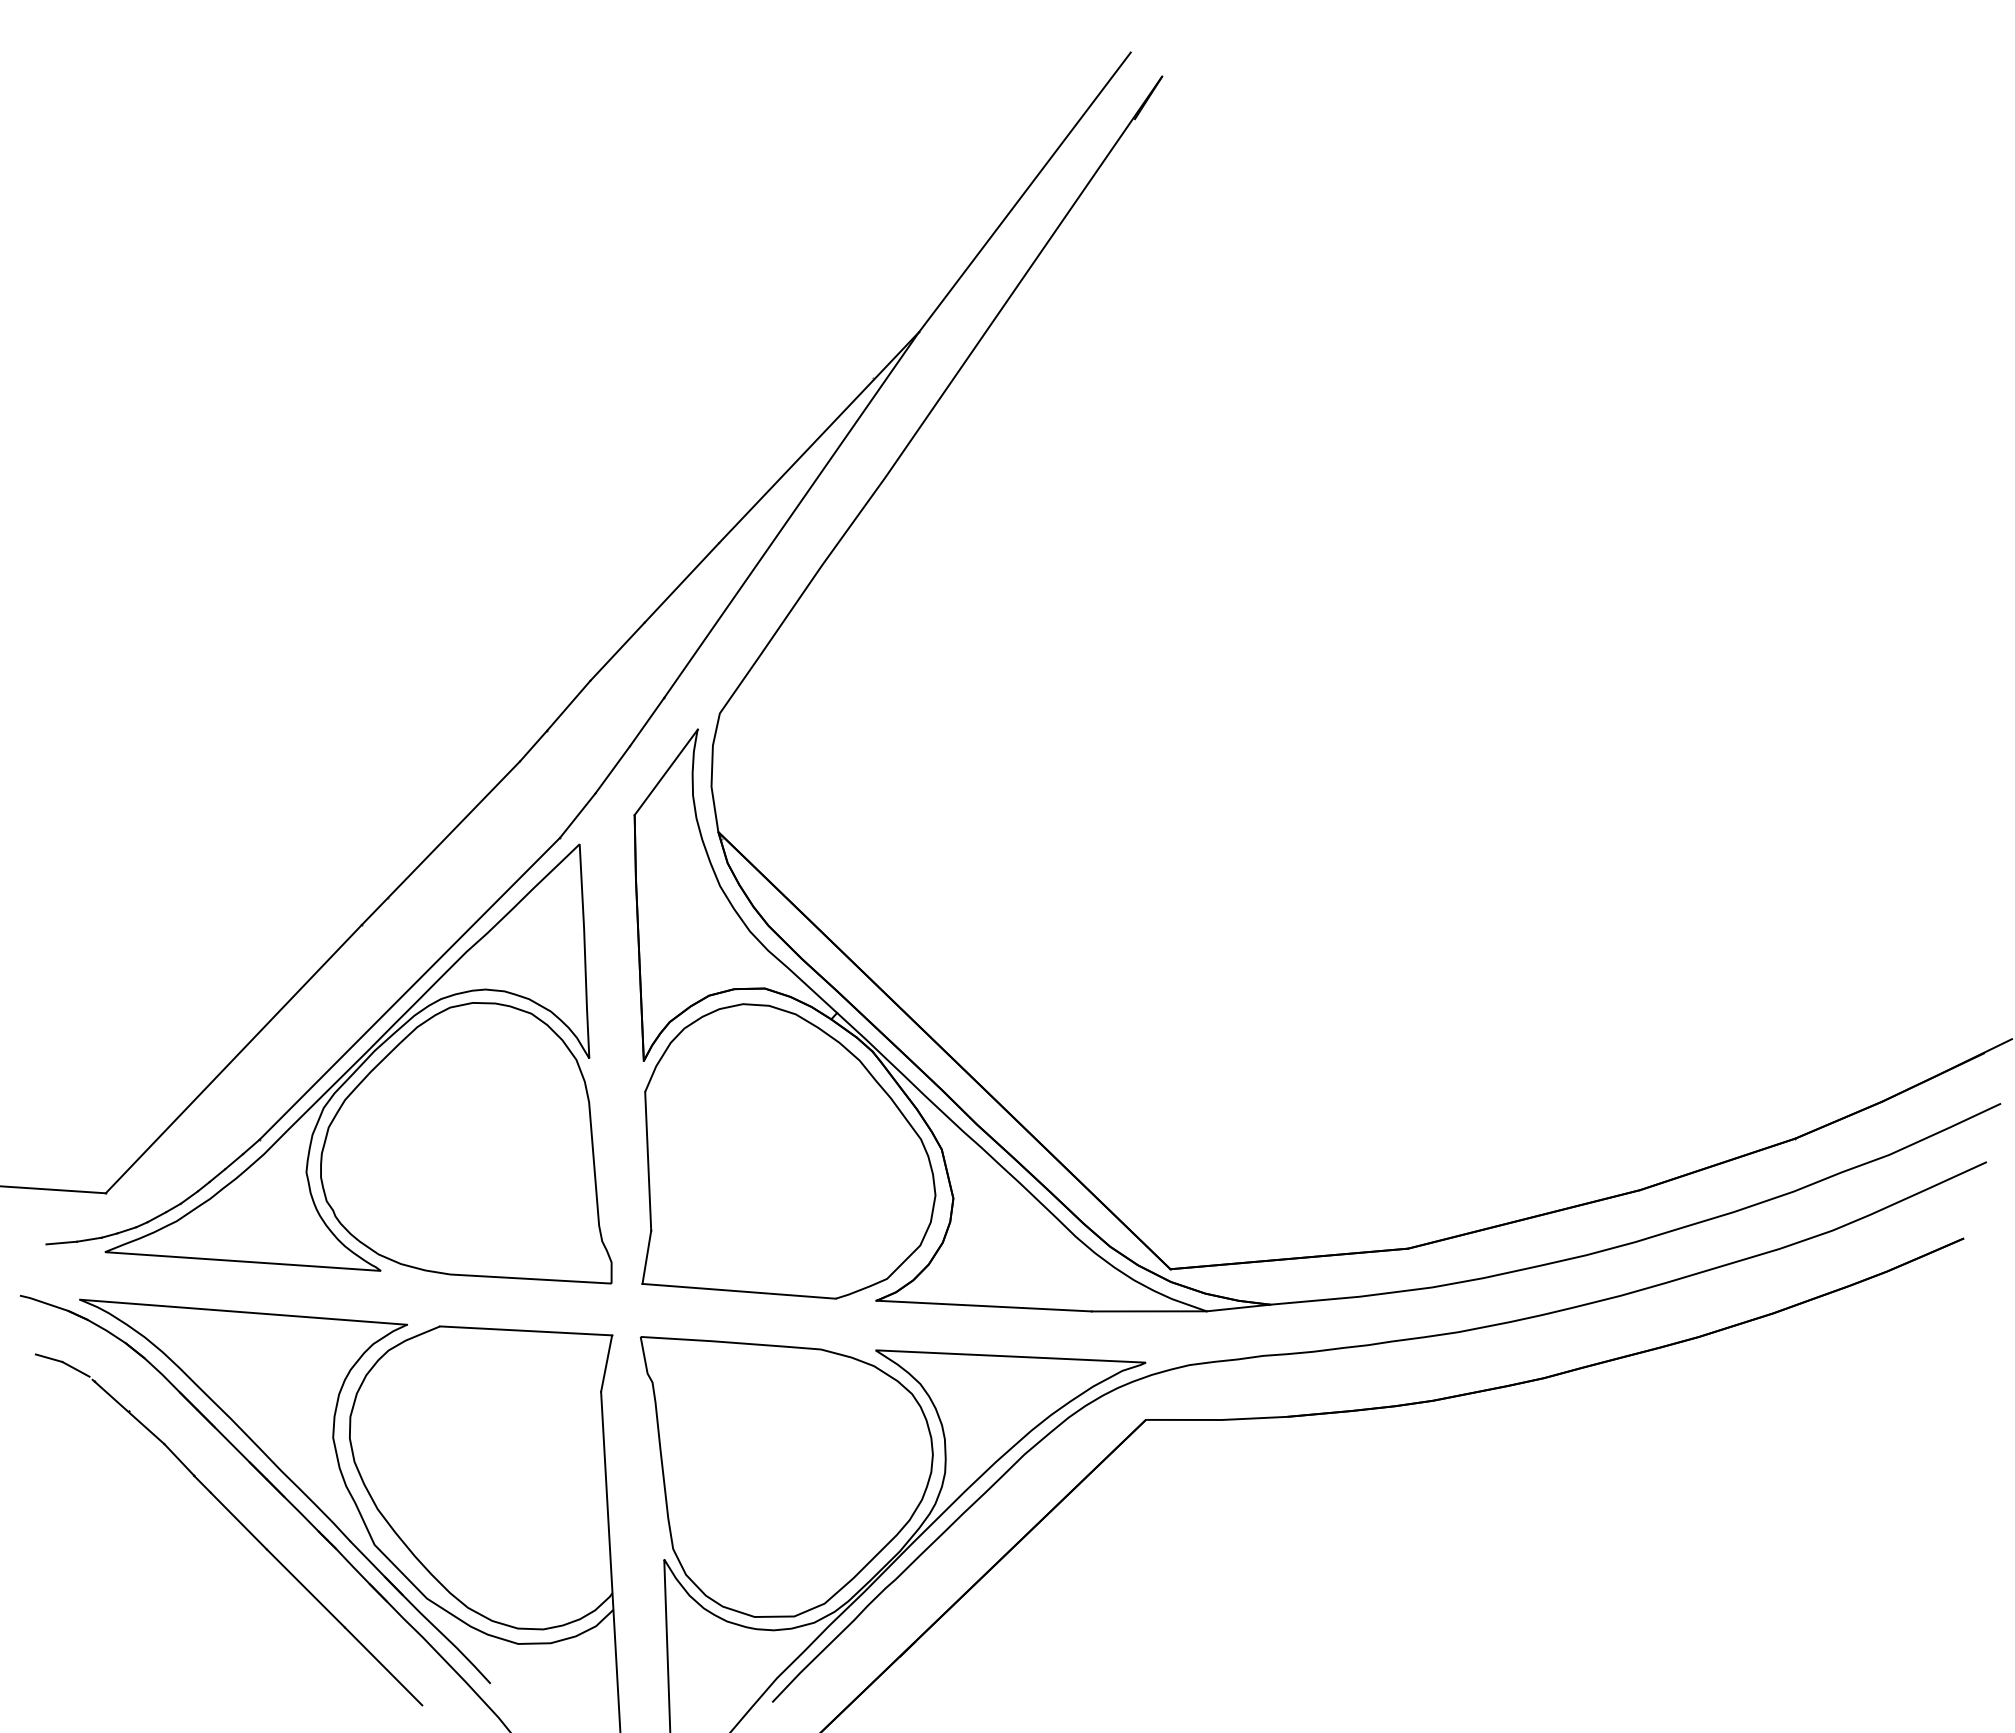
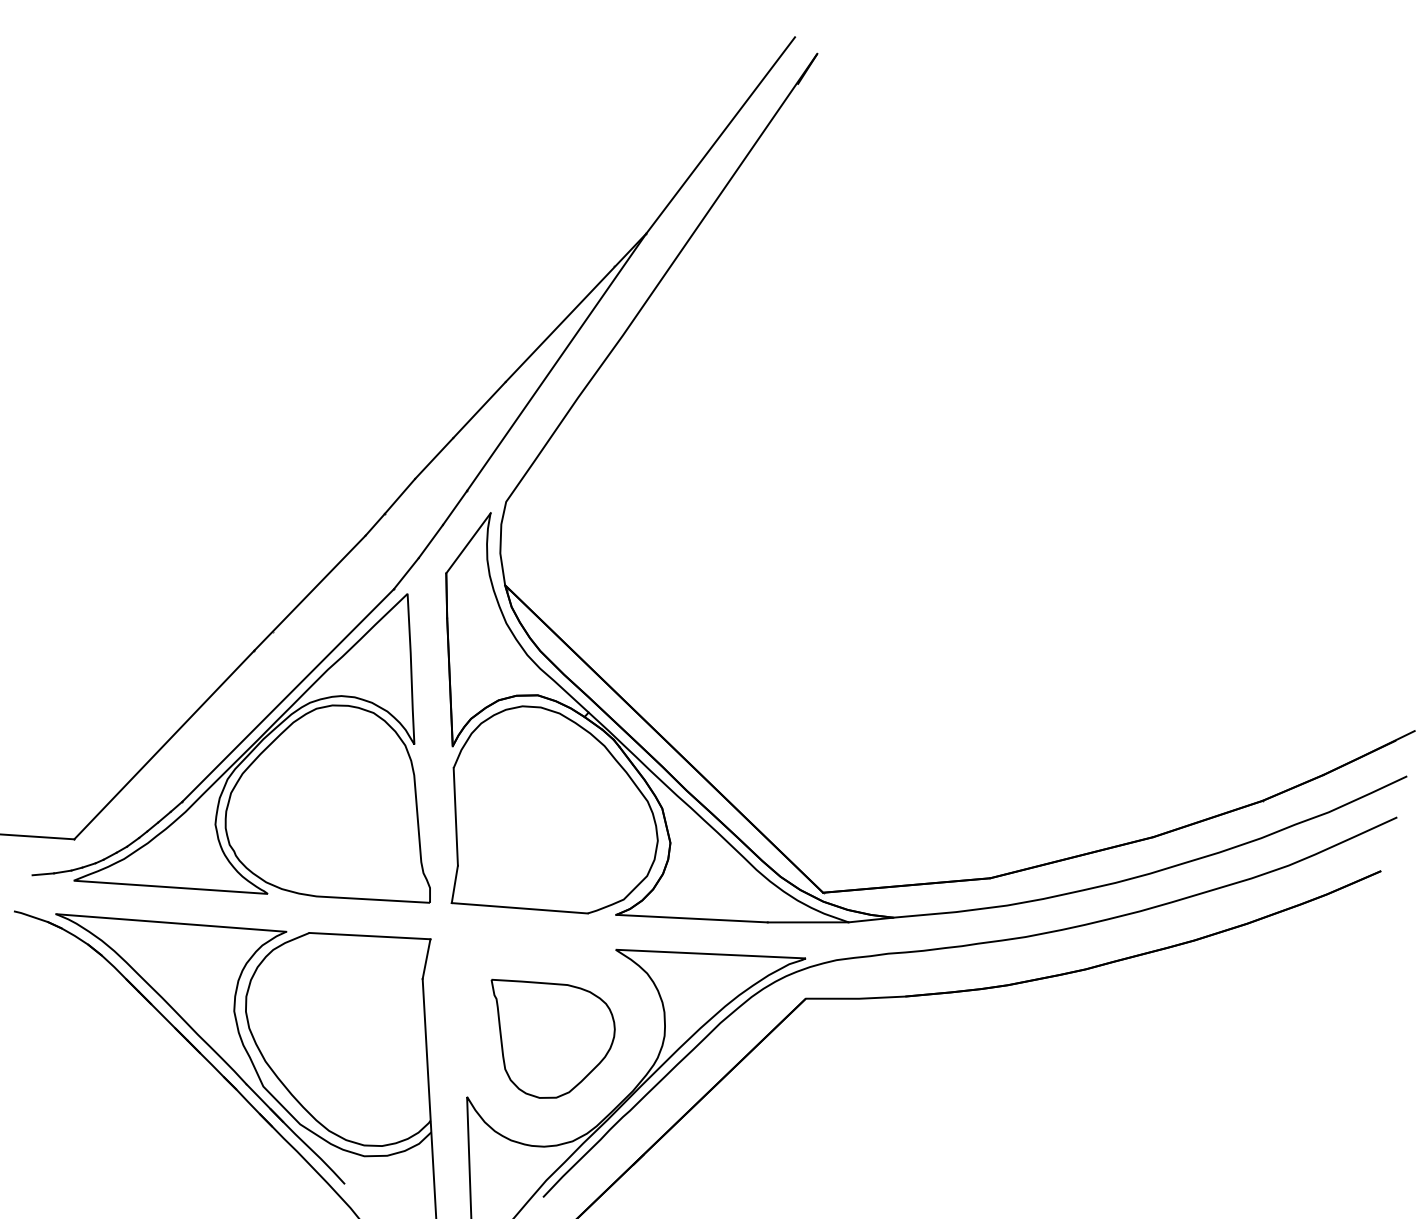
part: (786, 1476) -> (553, 1038), size x0.6
part: (236, 1520) -> (166, 1069), removed

